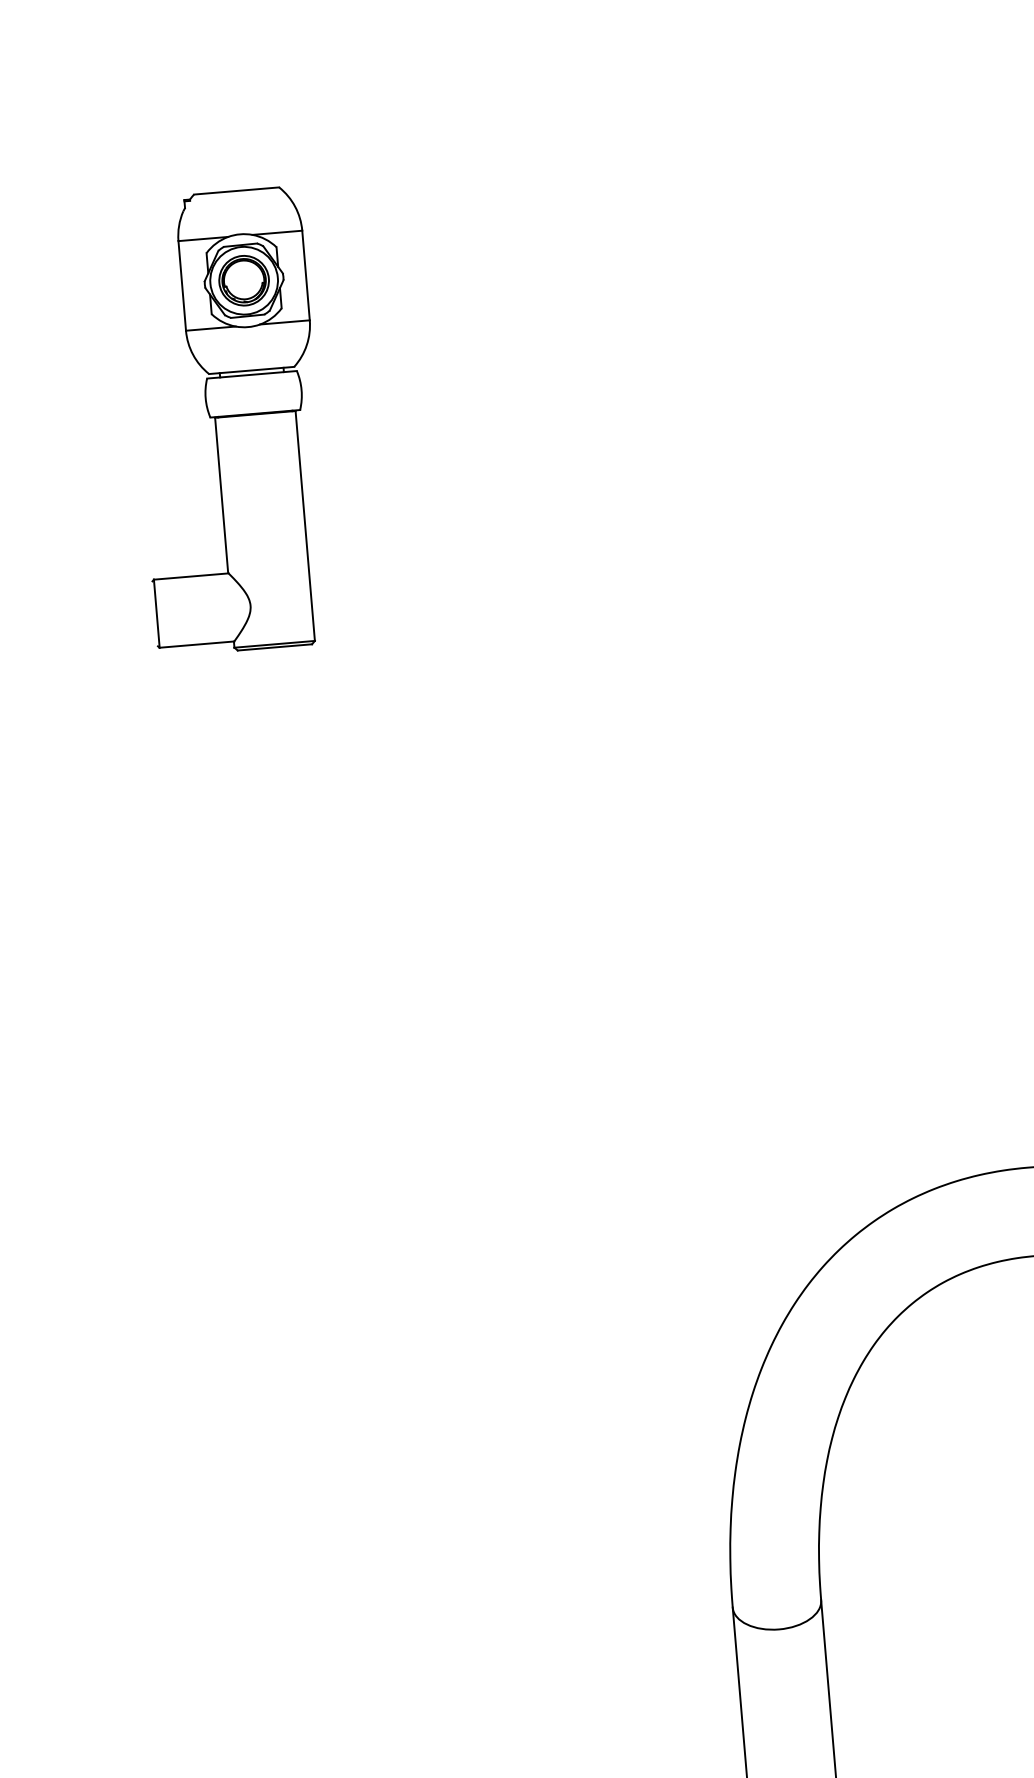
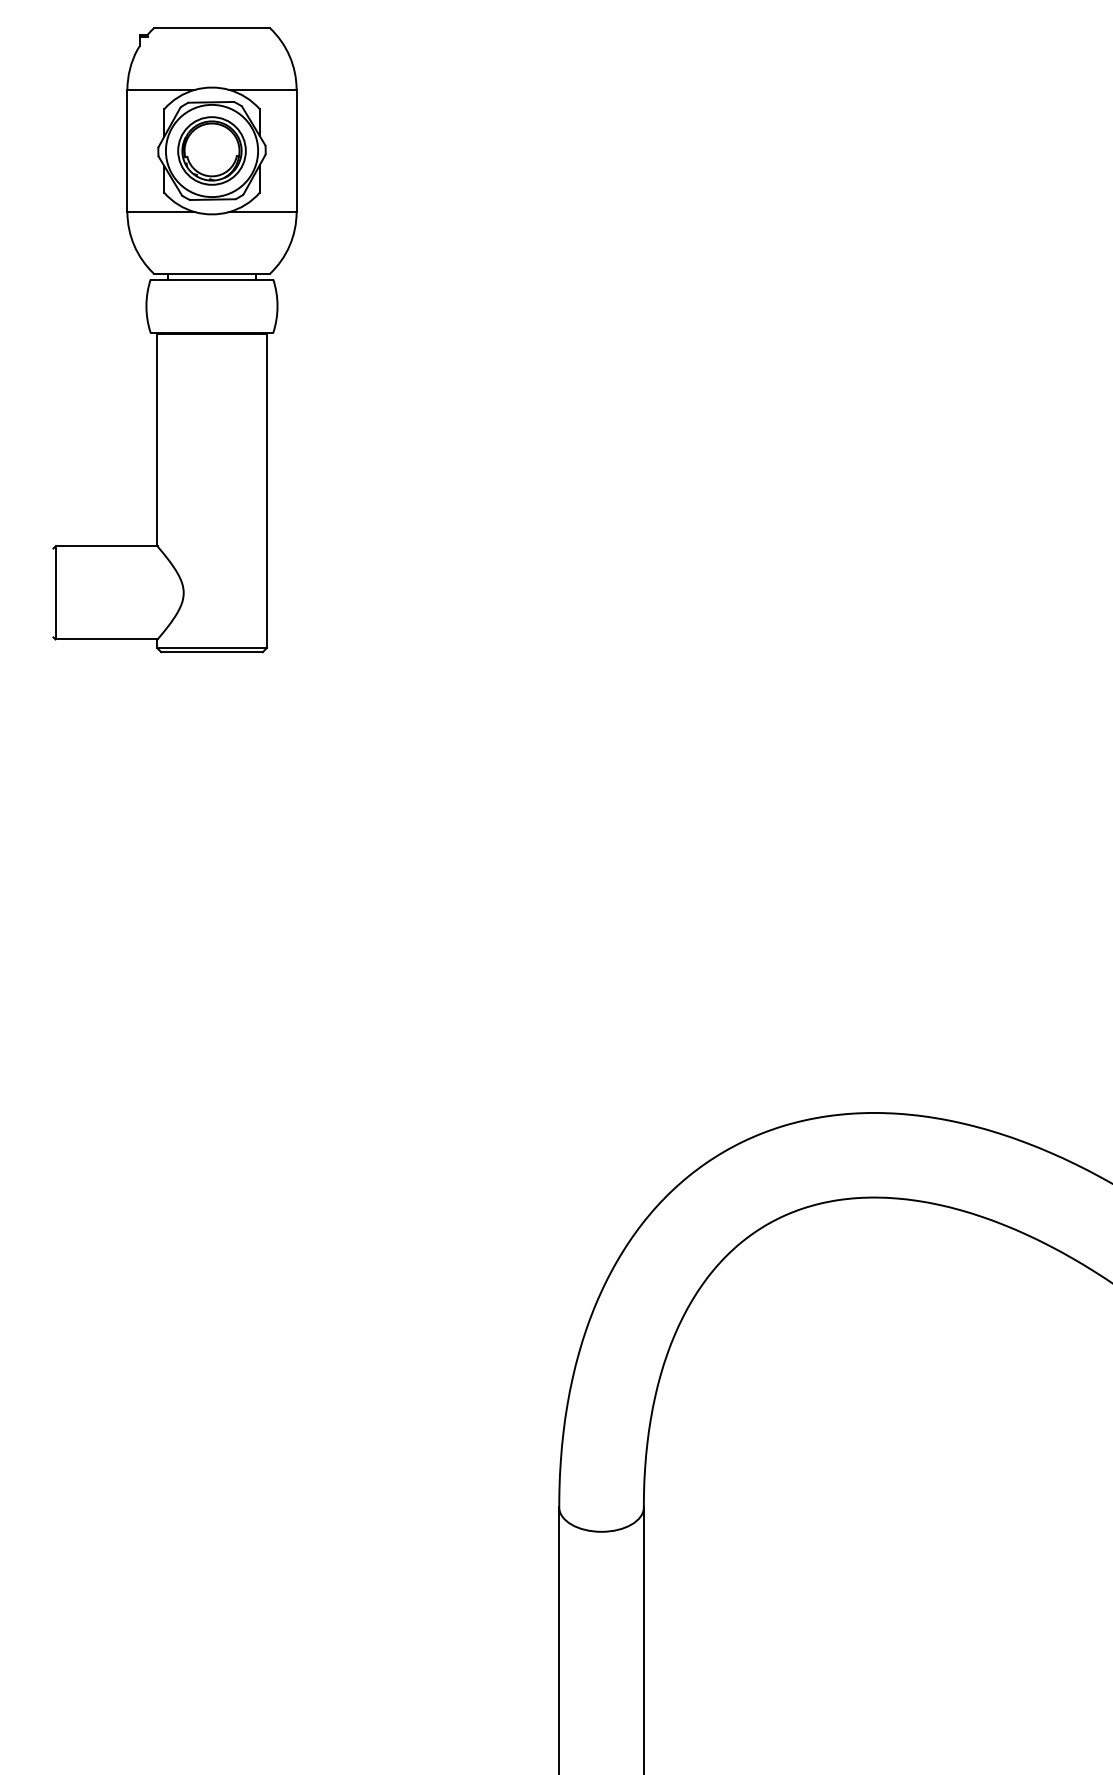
part: (228, 421) -> (174, 340), size x1.43

